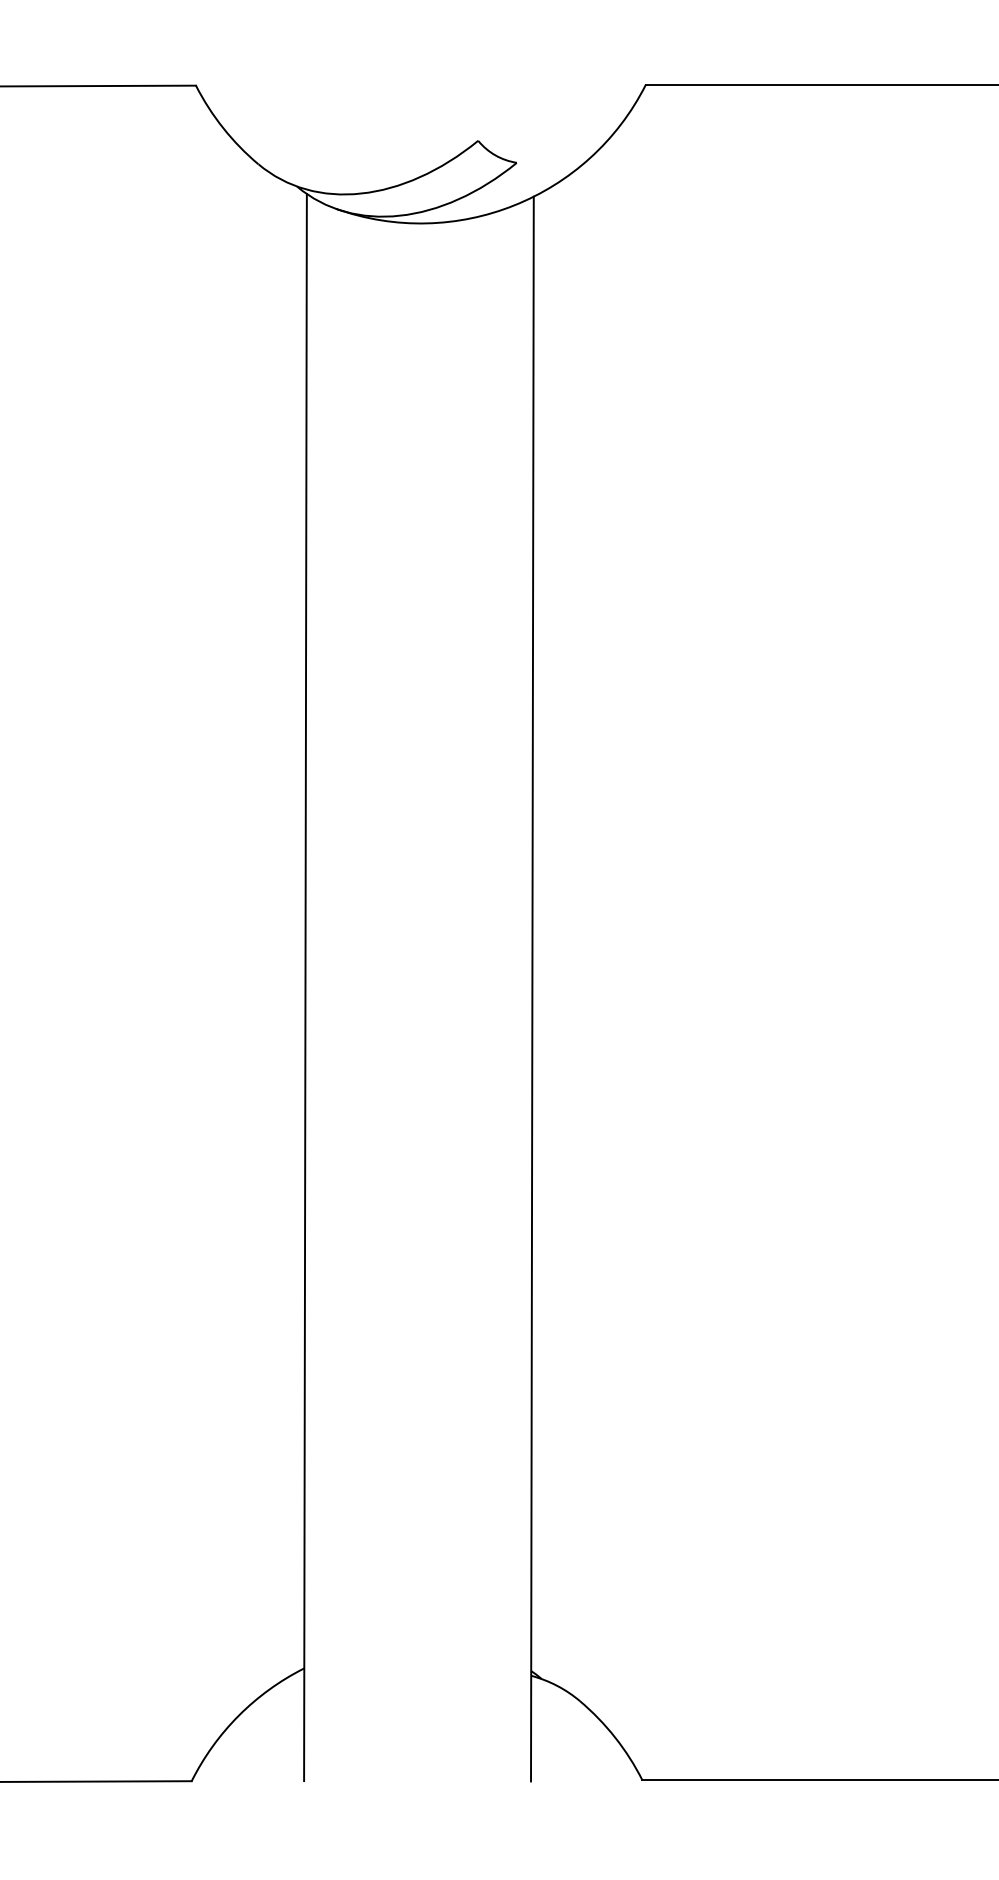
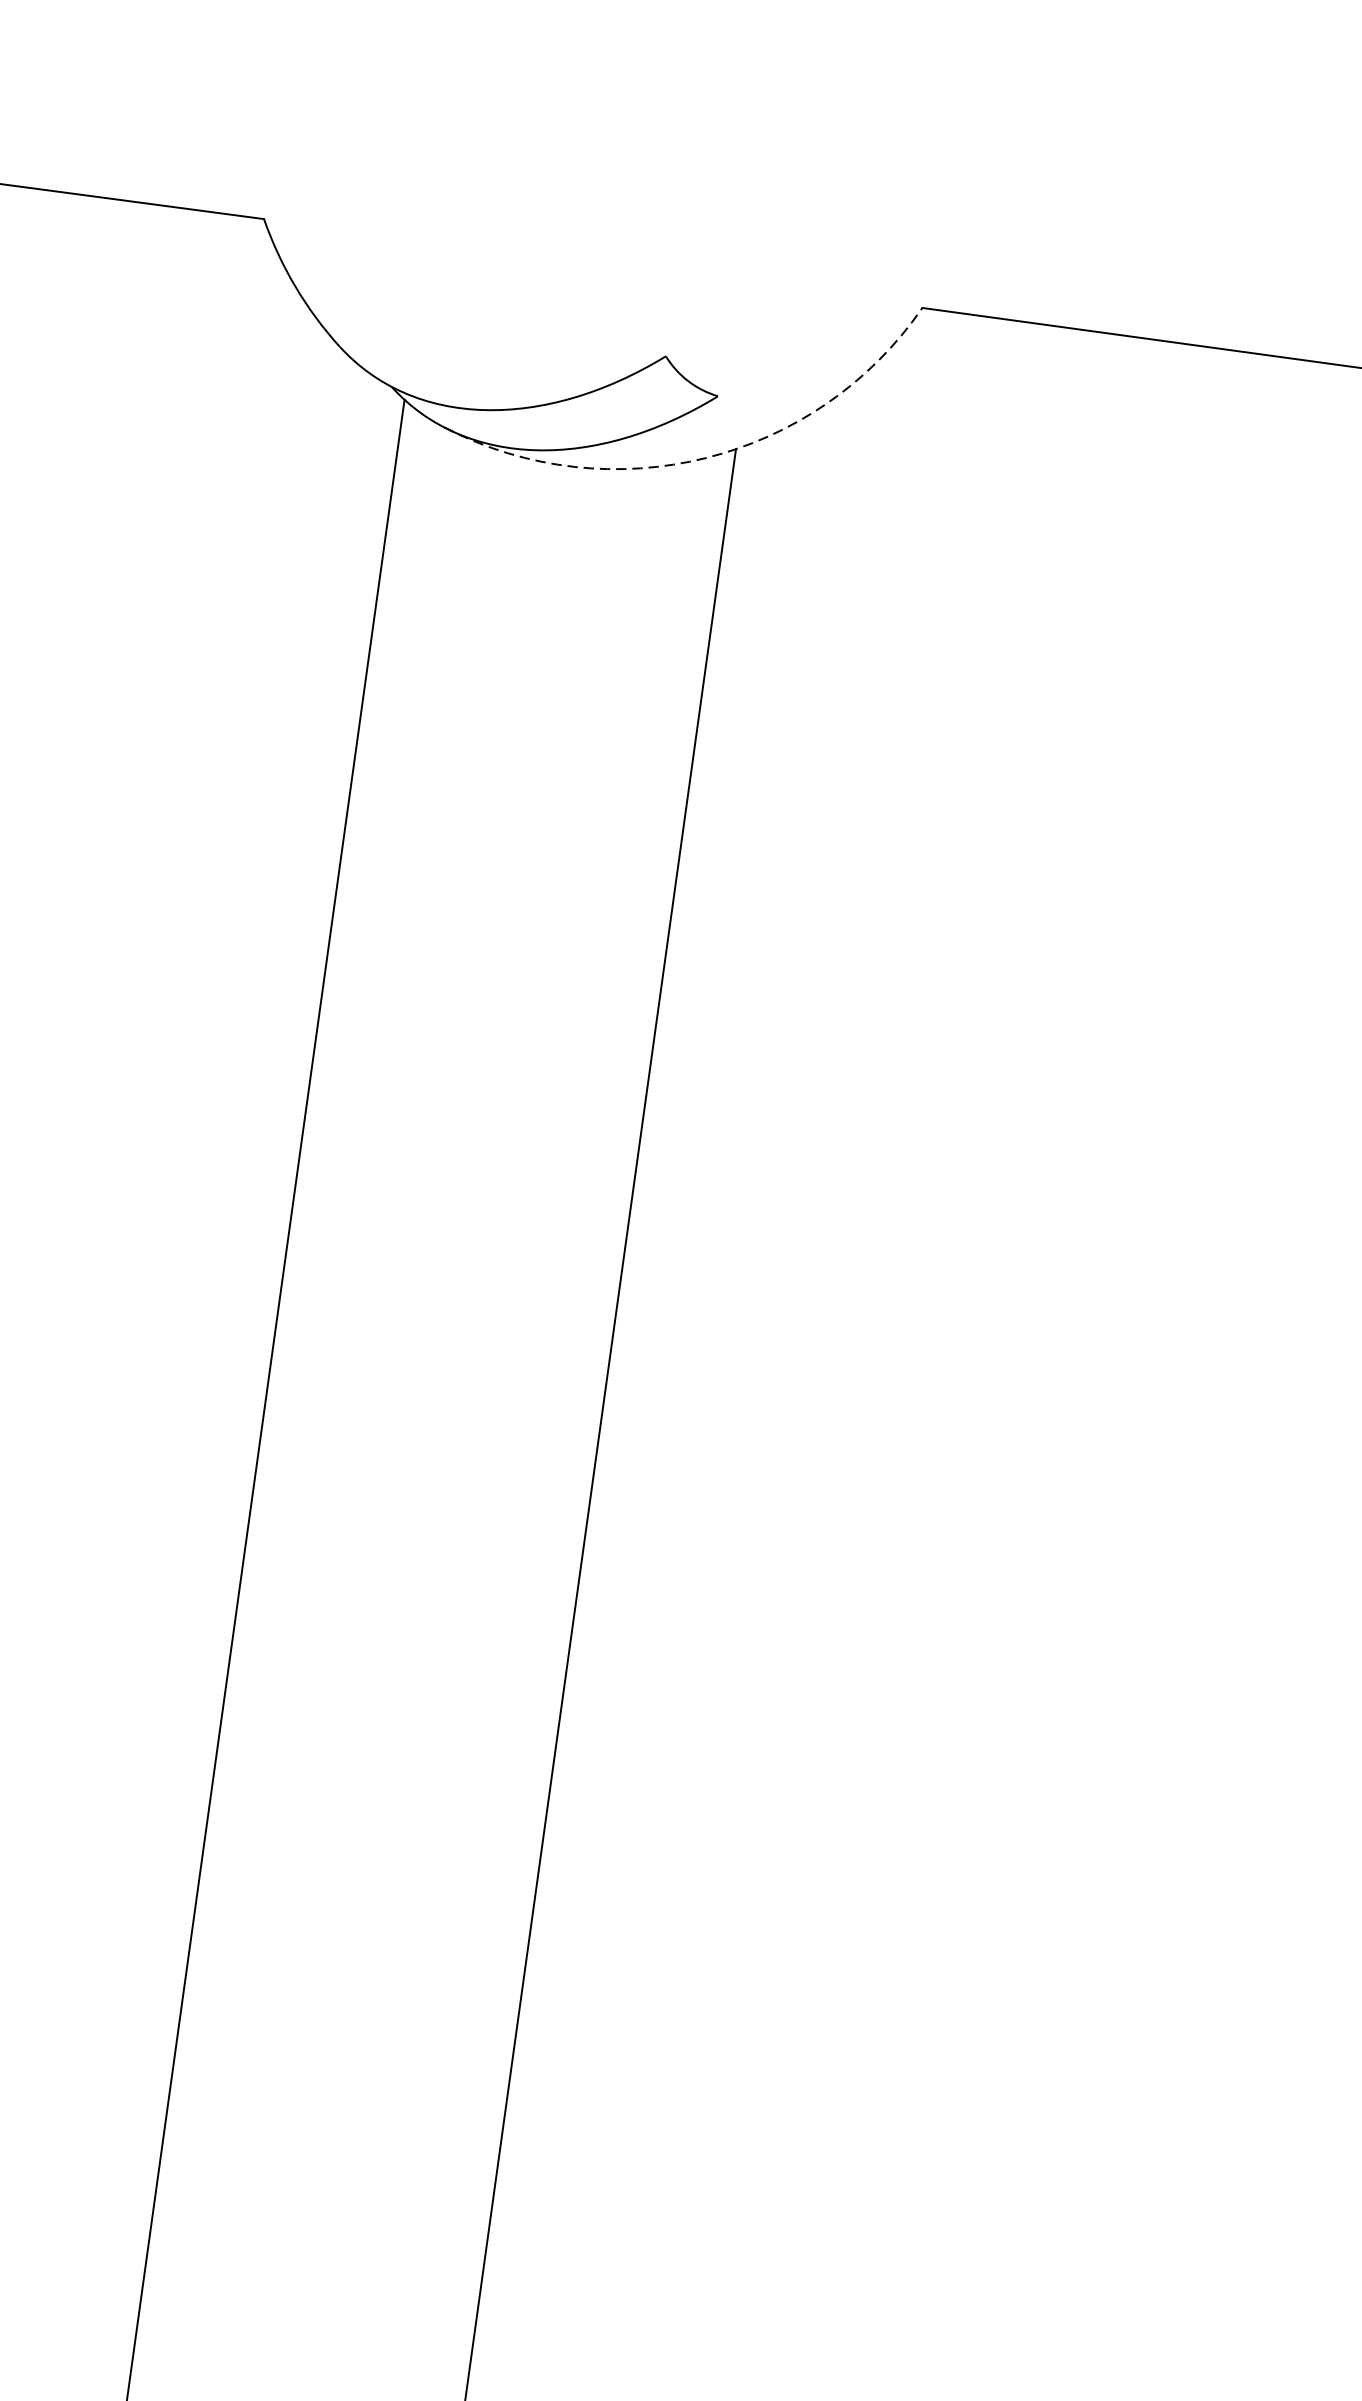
arc: (514, 205) -> (706, 458), solid -> dashed

